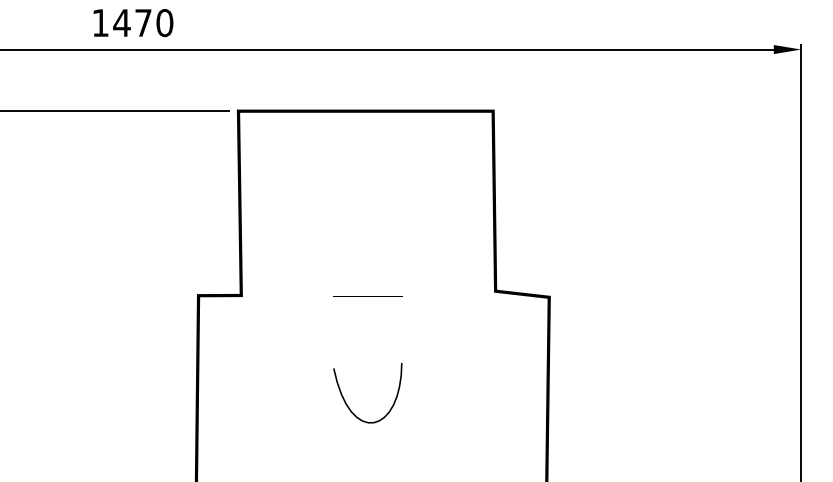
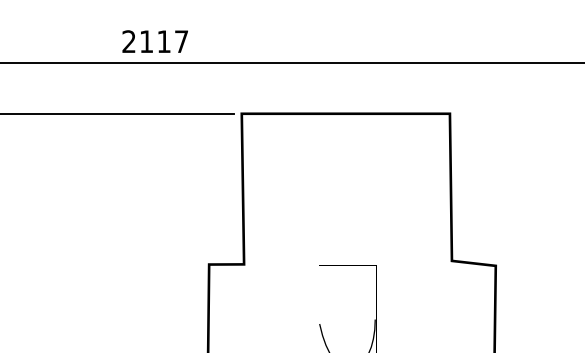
text: (132, 23) -> (155, 42), 1470 -> 2117

